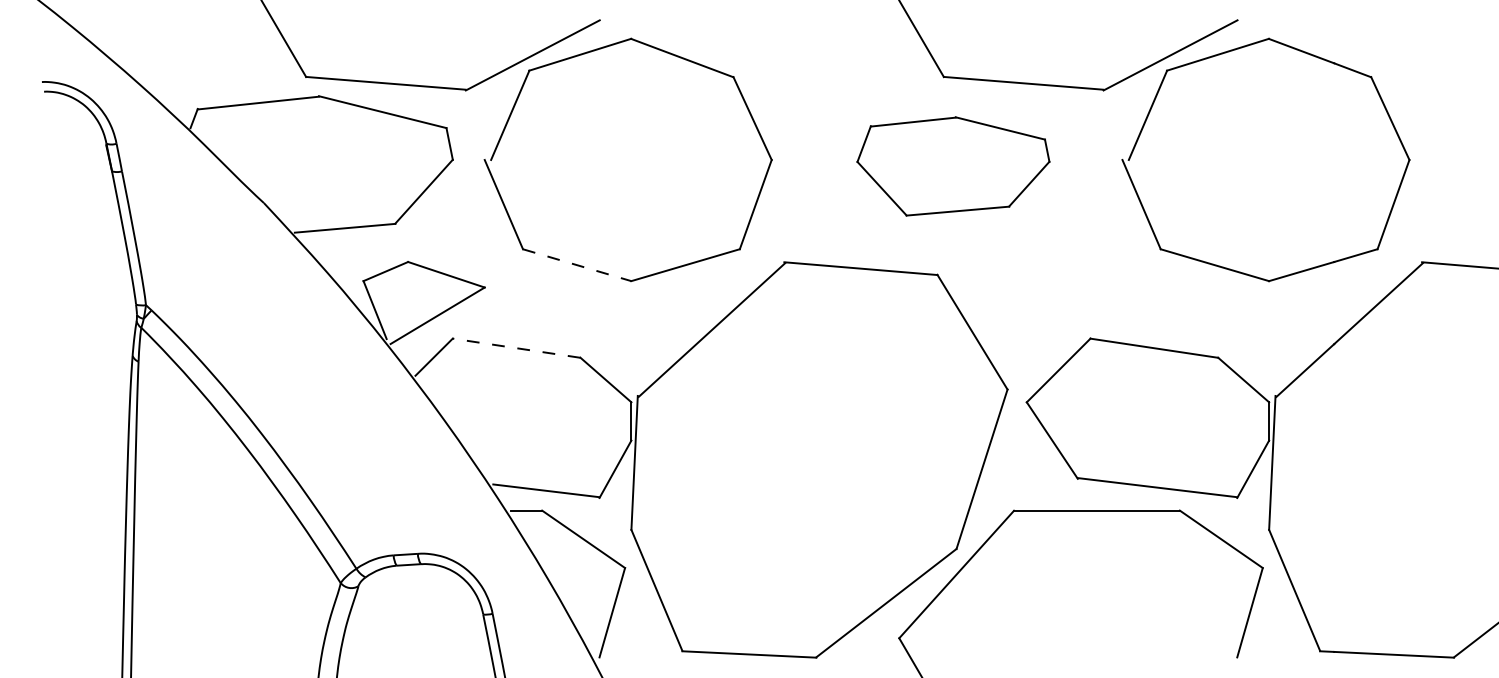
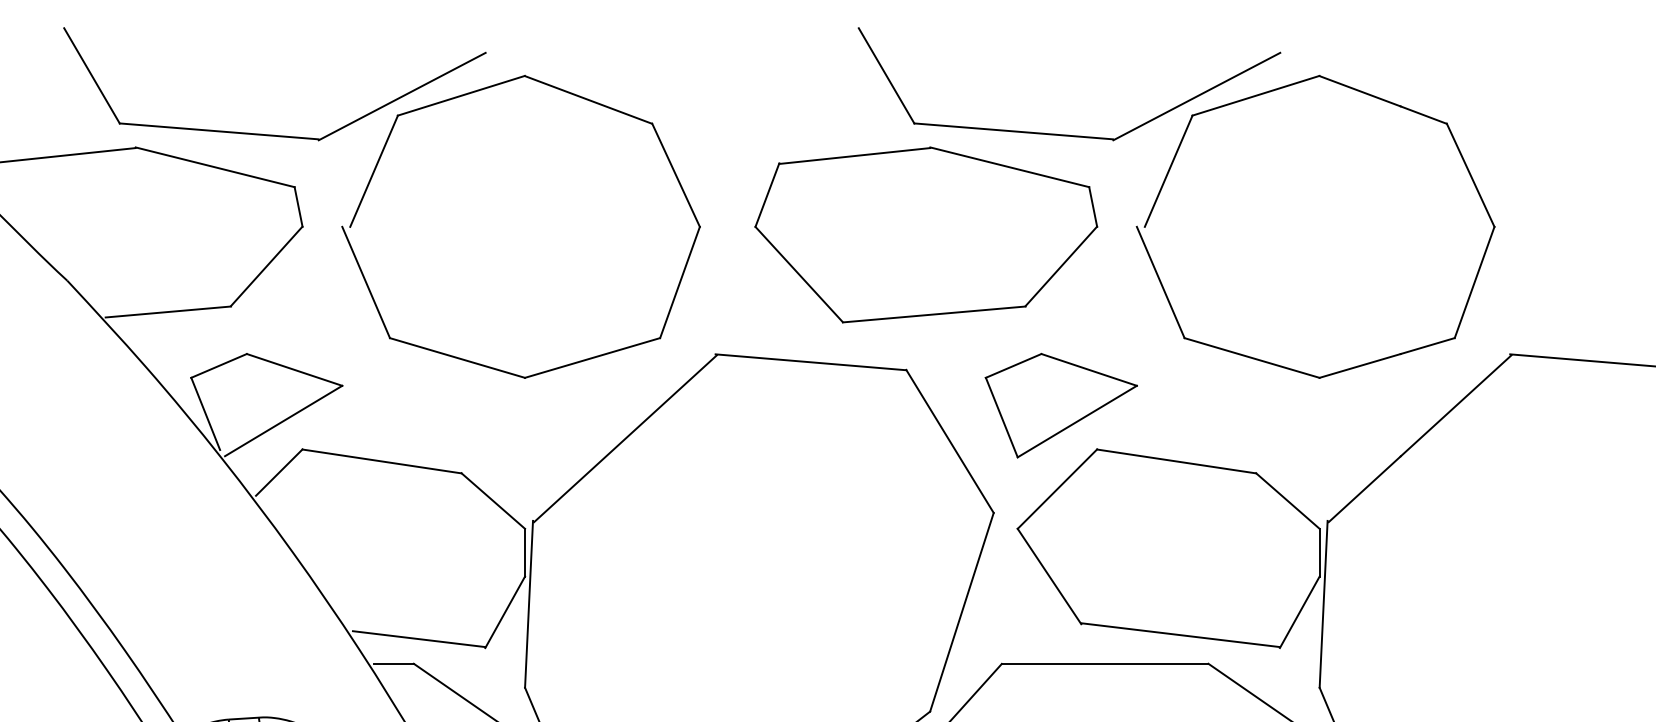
part: (953, 166) -> (926, 235), size x1.43
line: (577, 265) -> (457, 358), dashed -> solid
part: (1061, 303) -> (1060, 405), added
line: (516, 348) -> (381, 461), dashed -> solid

